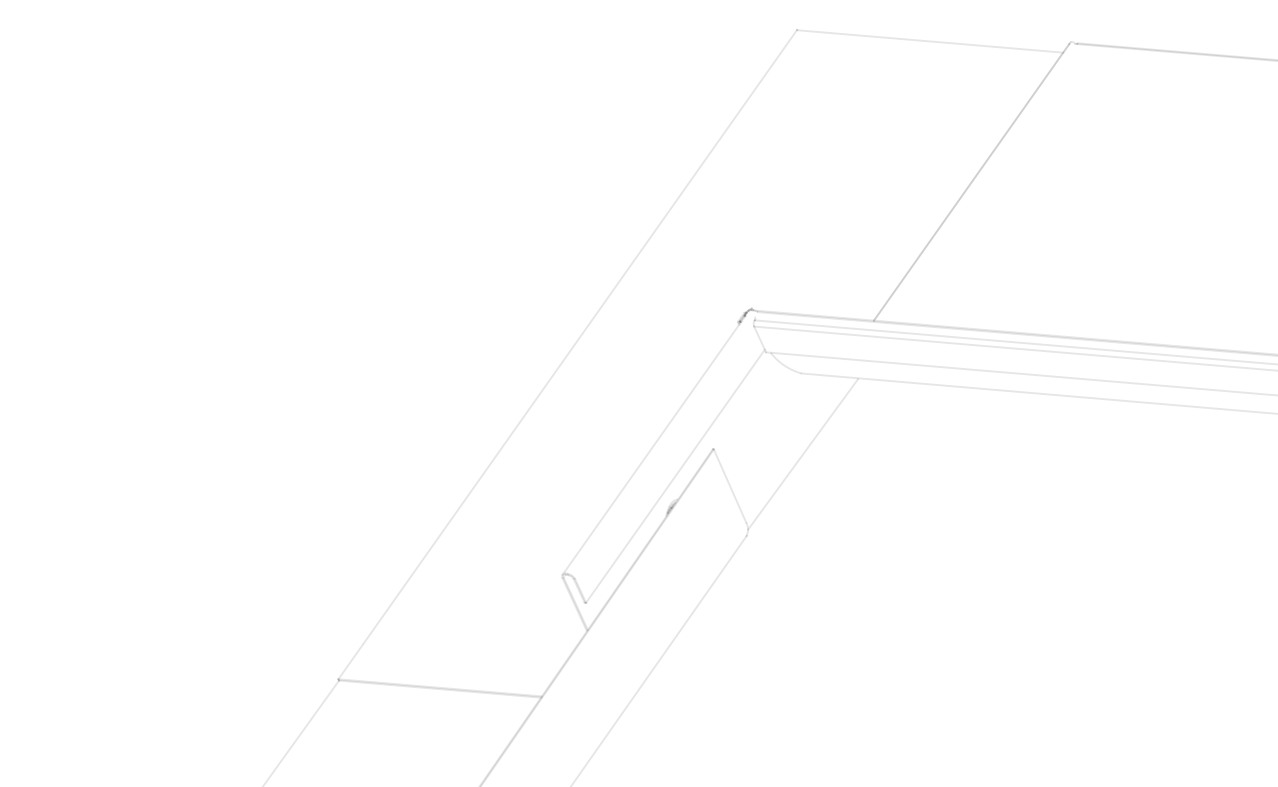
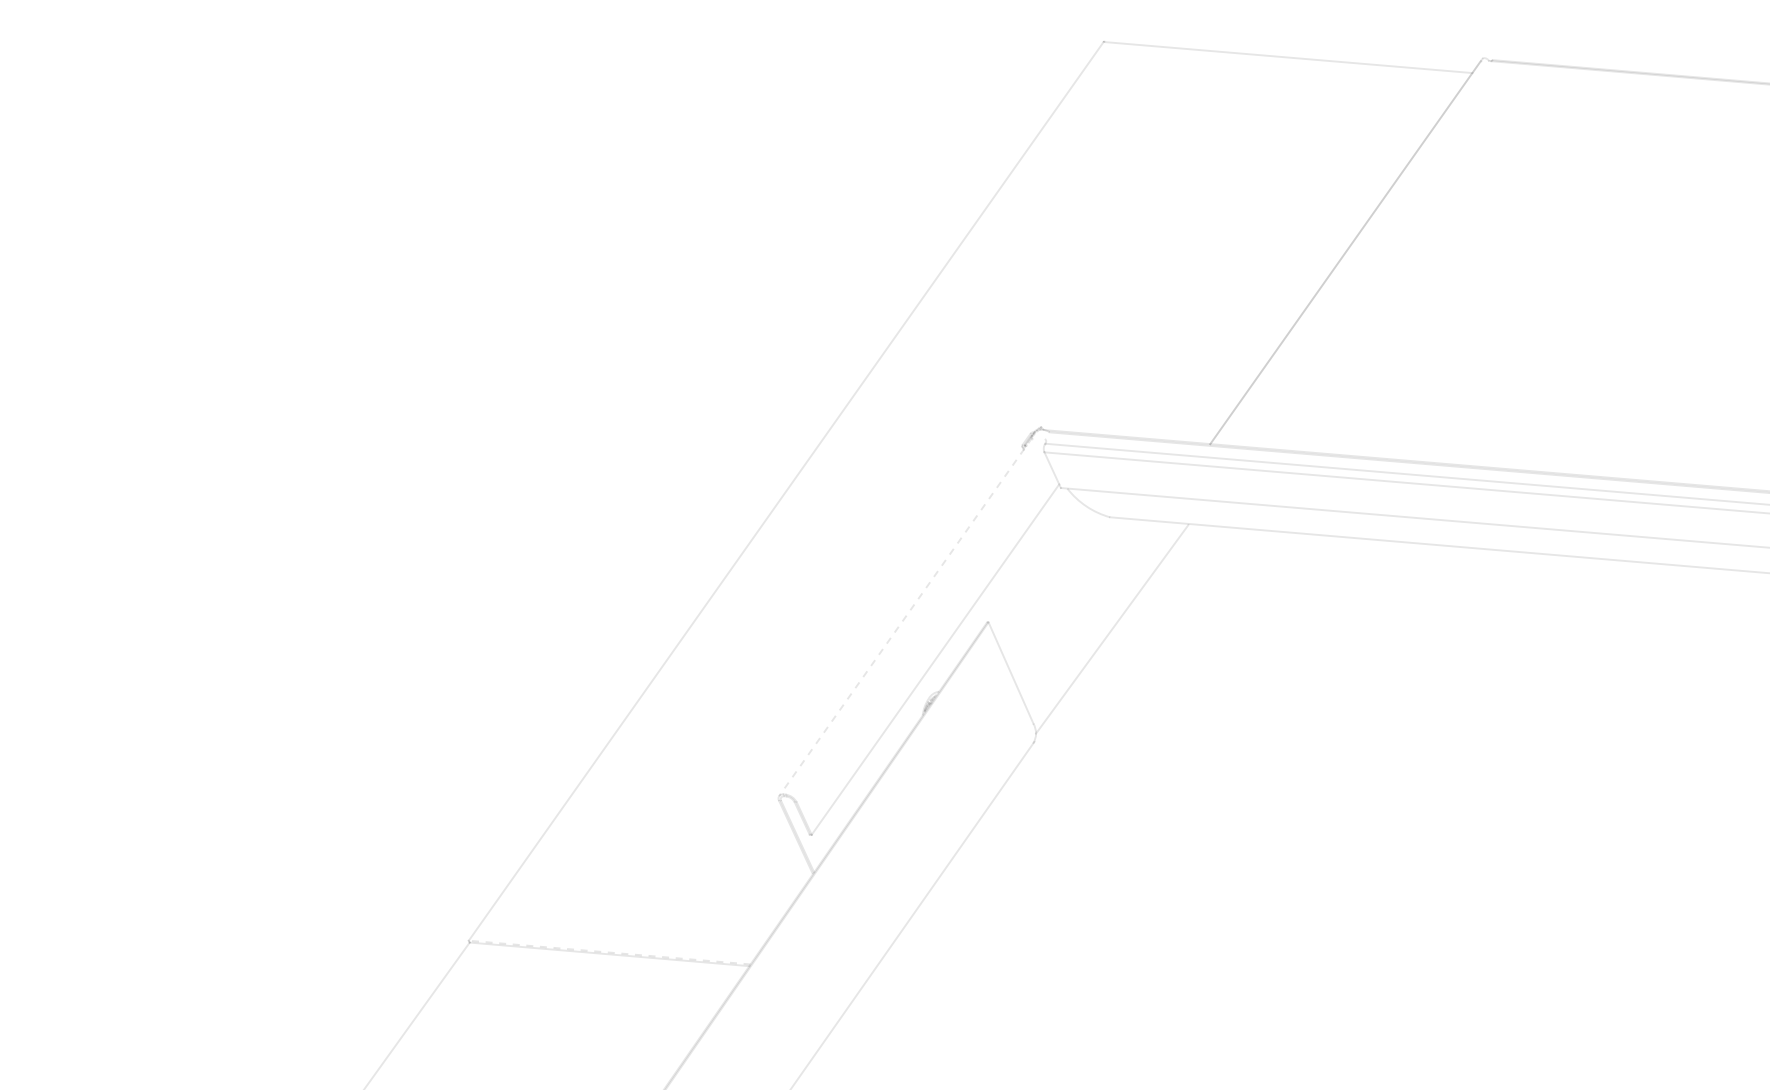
line: (653, 445) -> (905, 617), solid -> dashed
line: (440, 687) -> (609, 952), solid -> dashed

